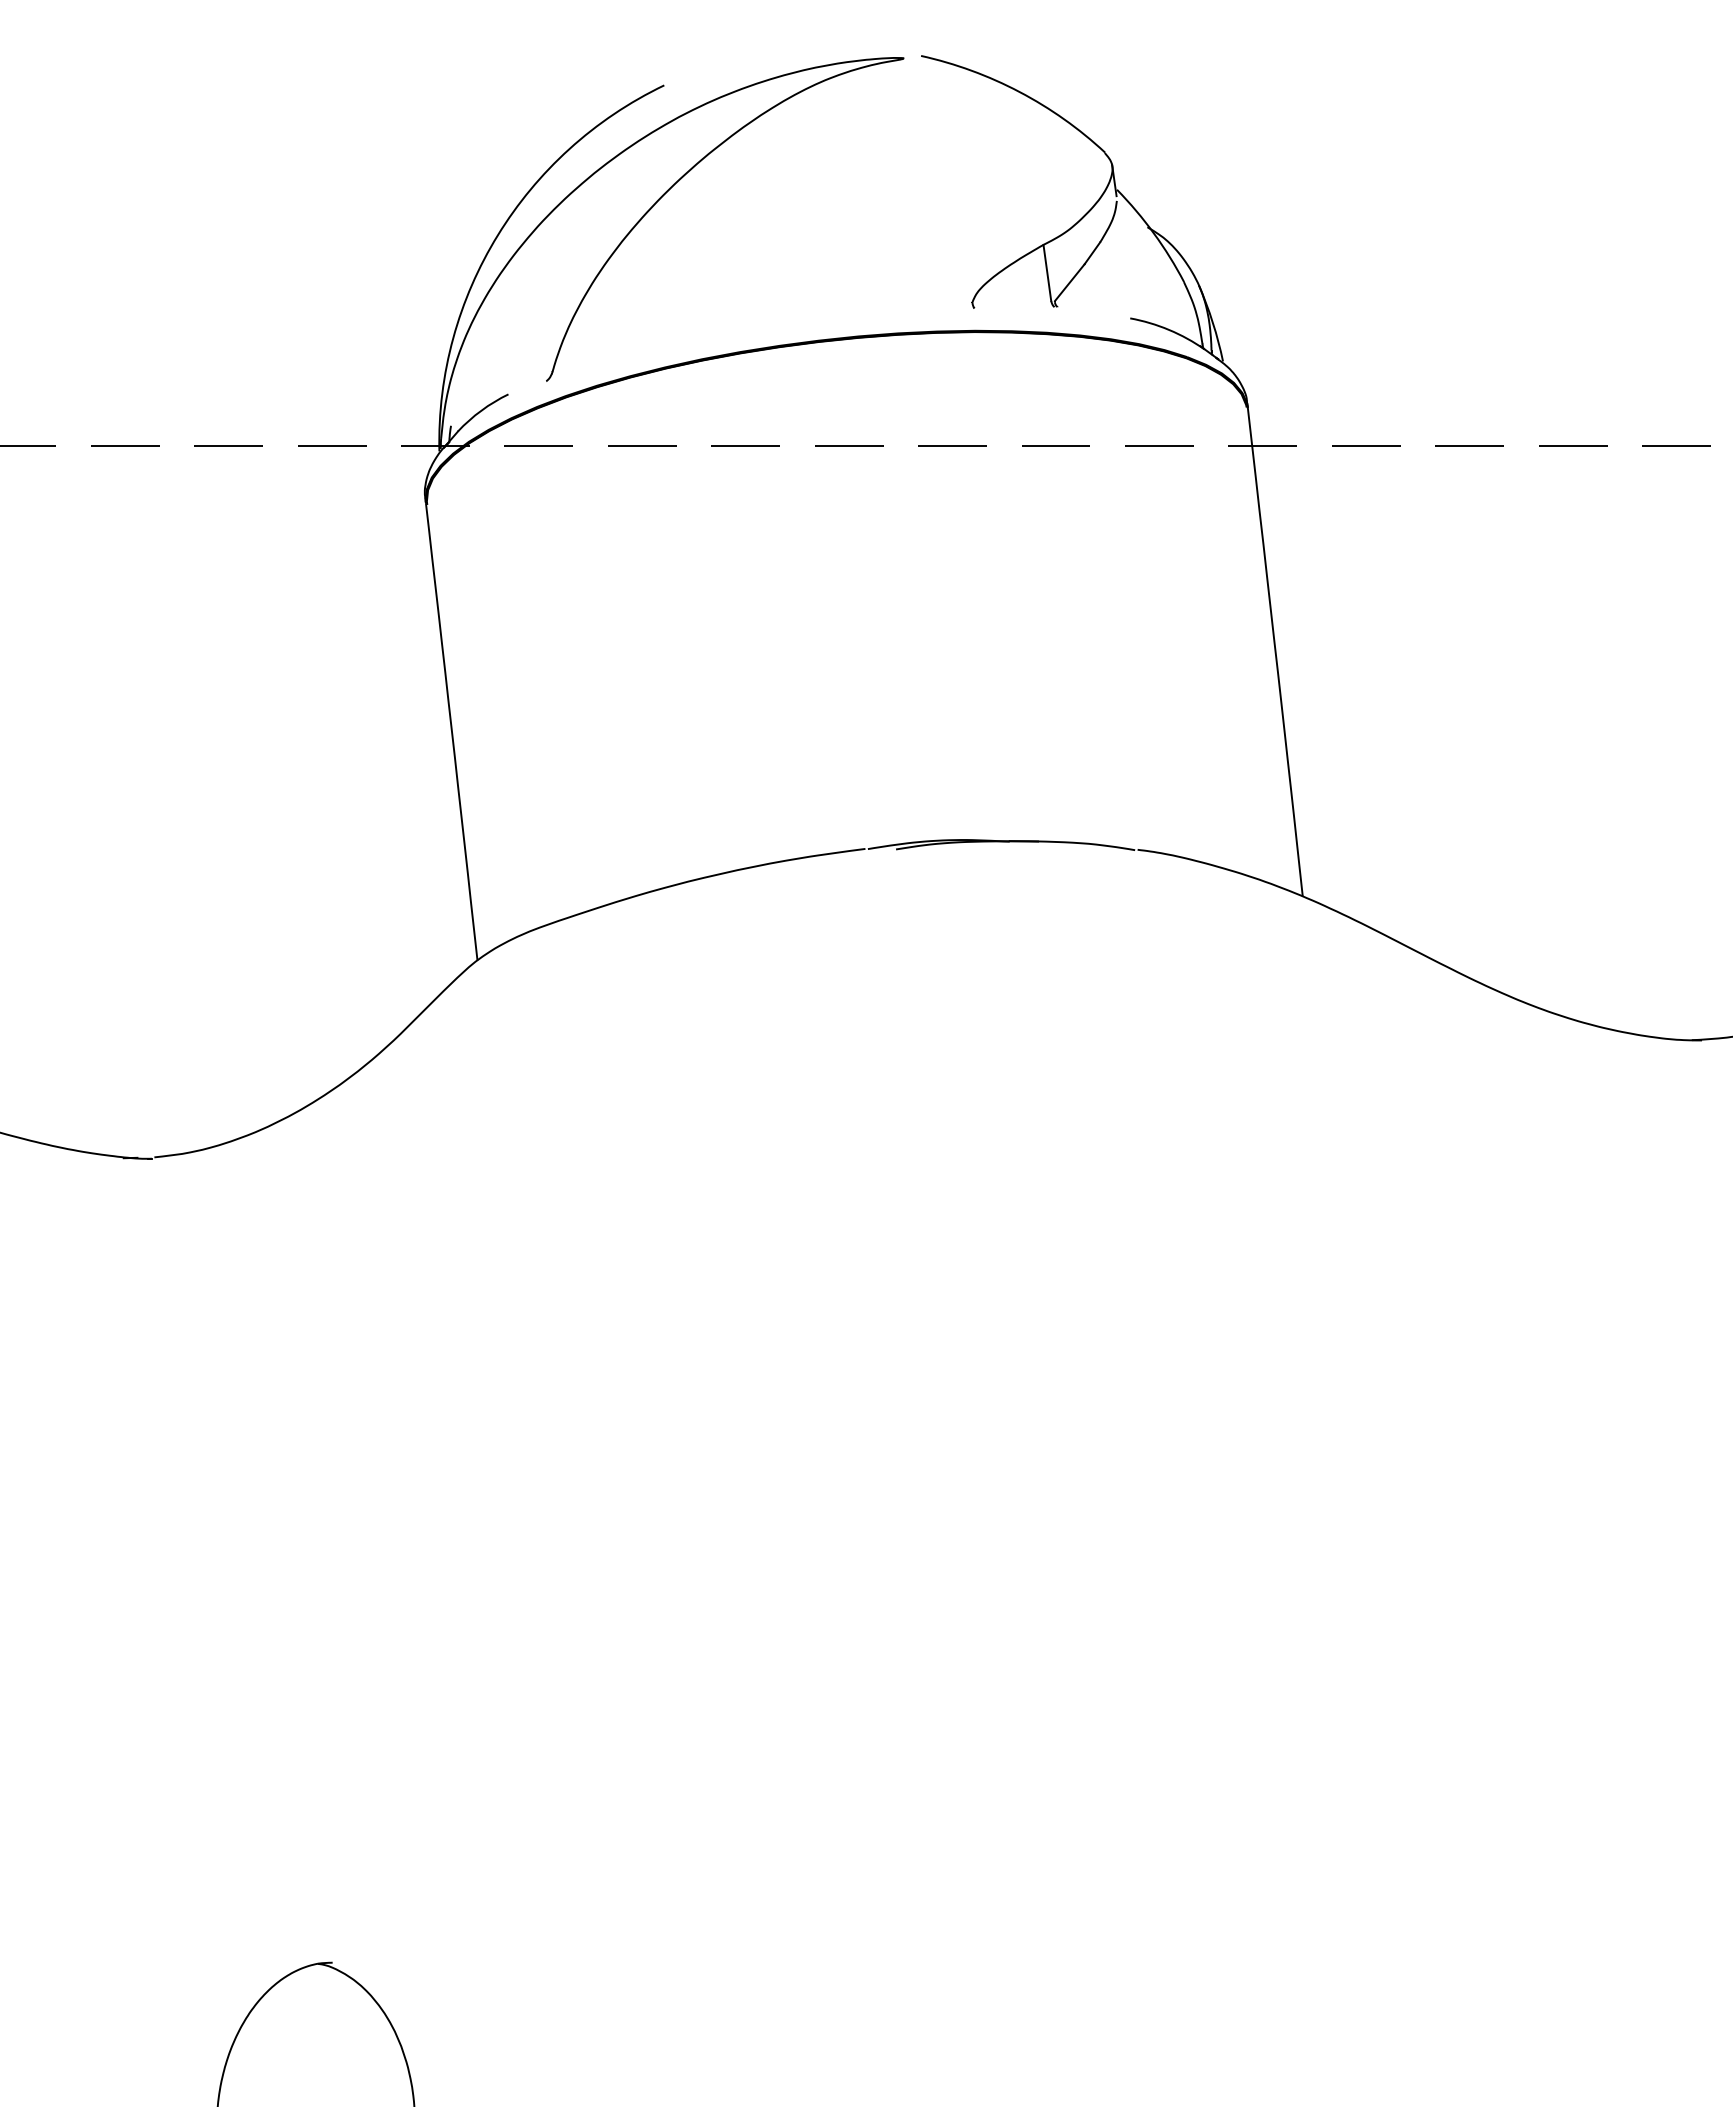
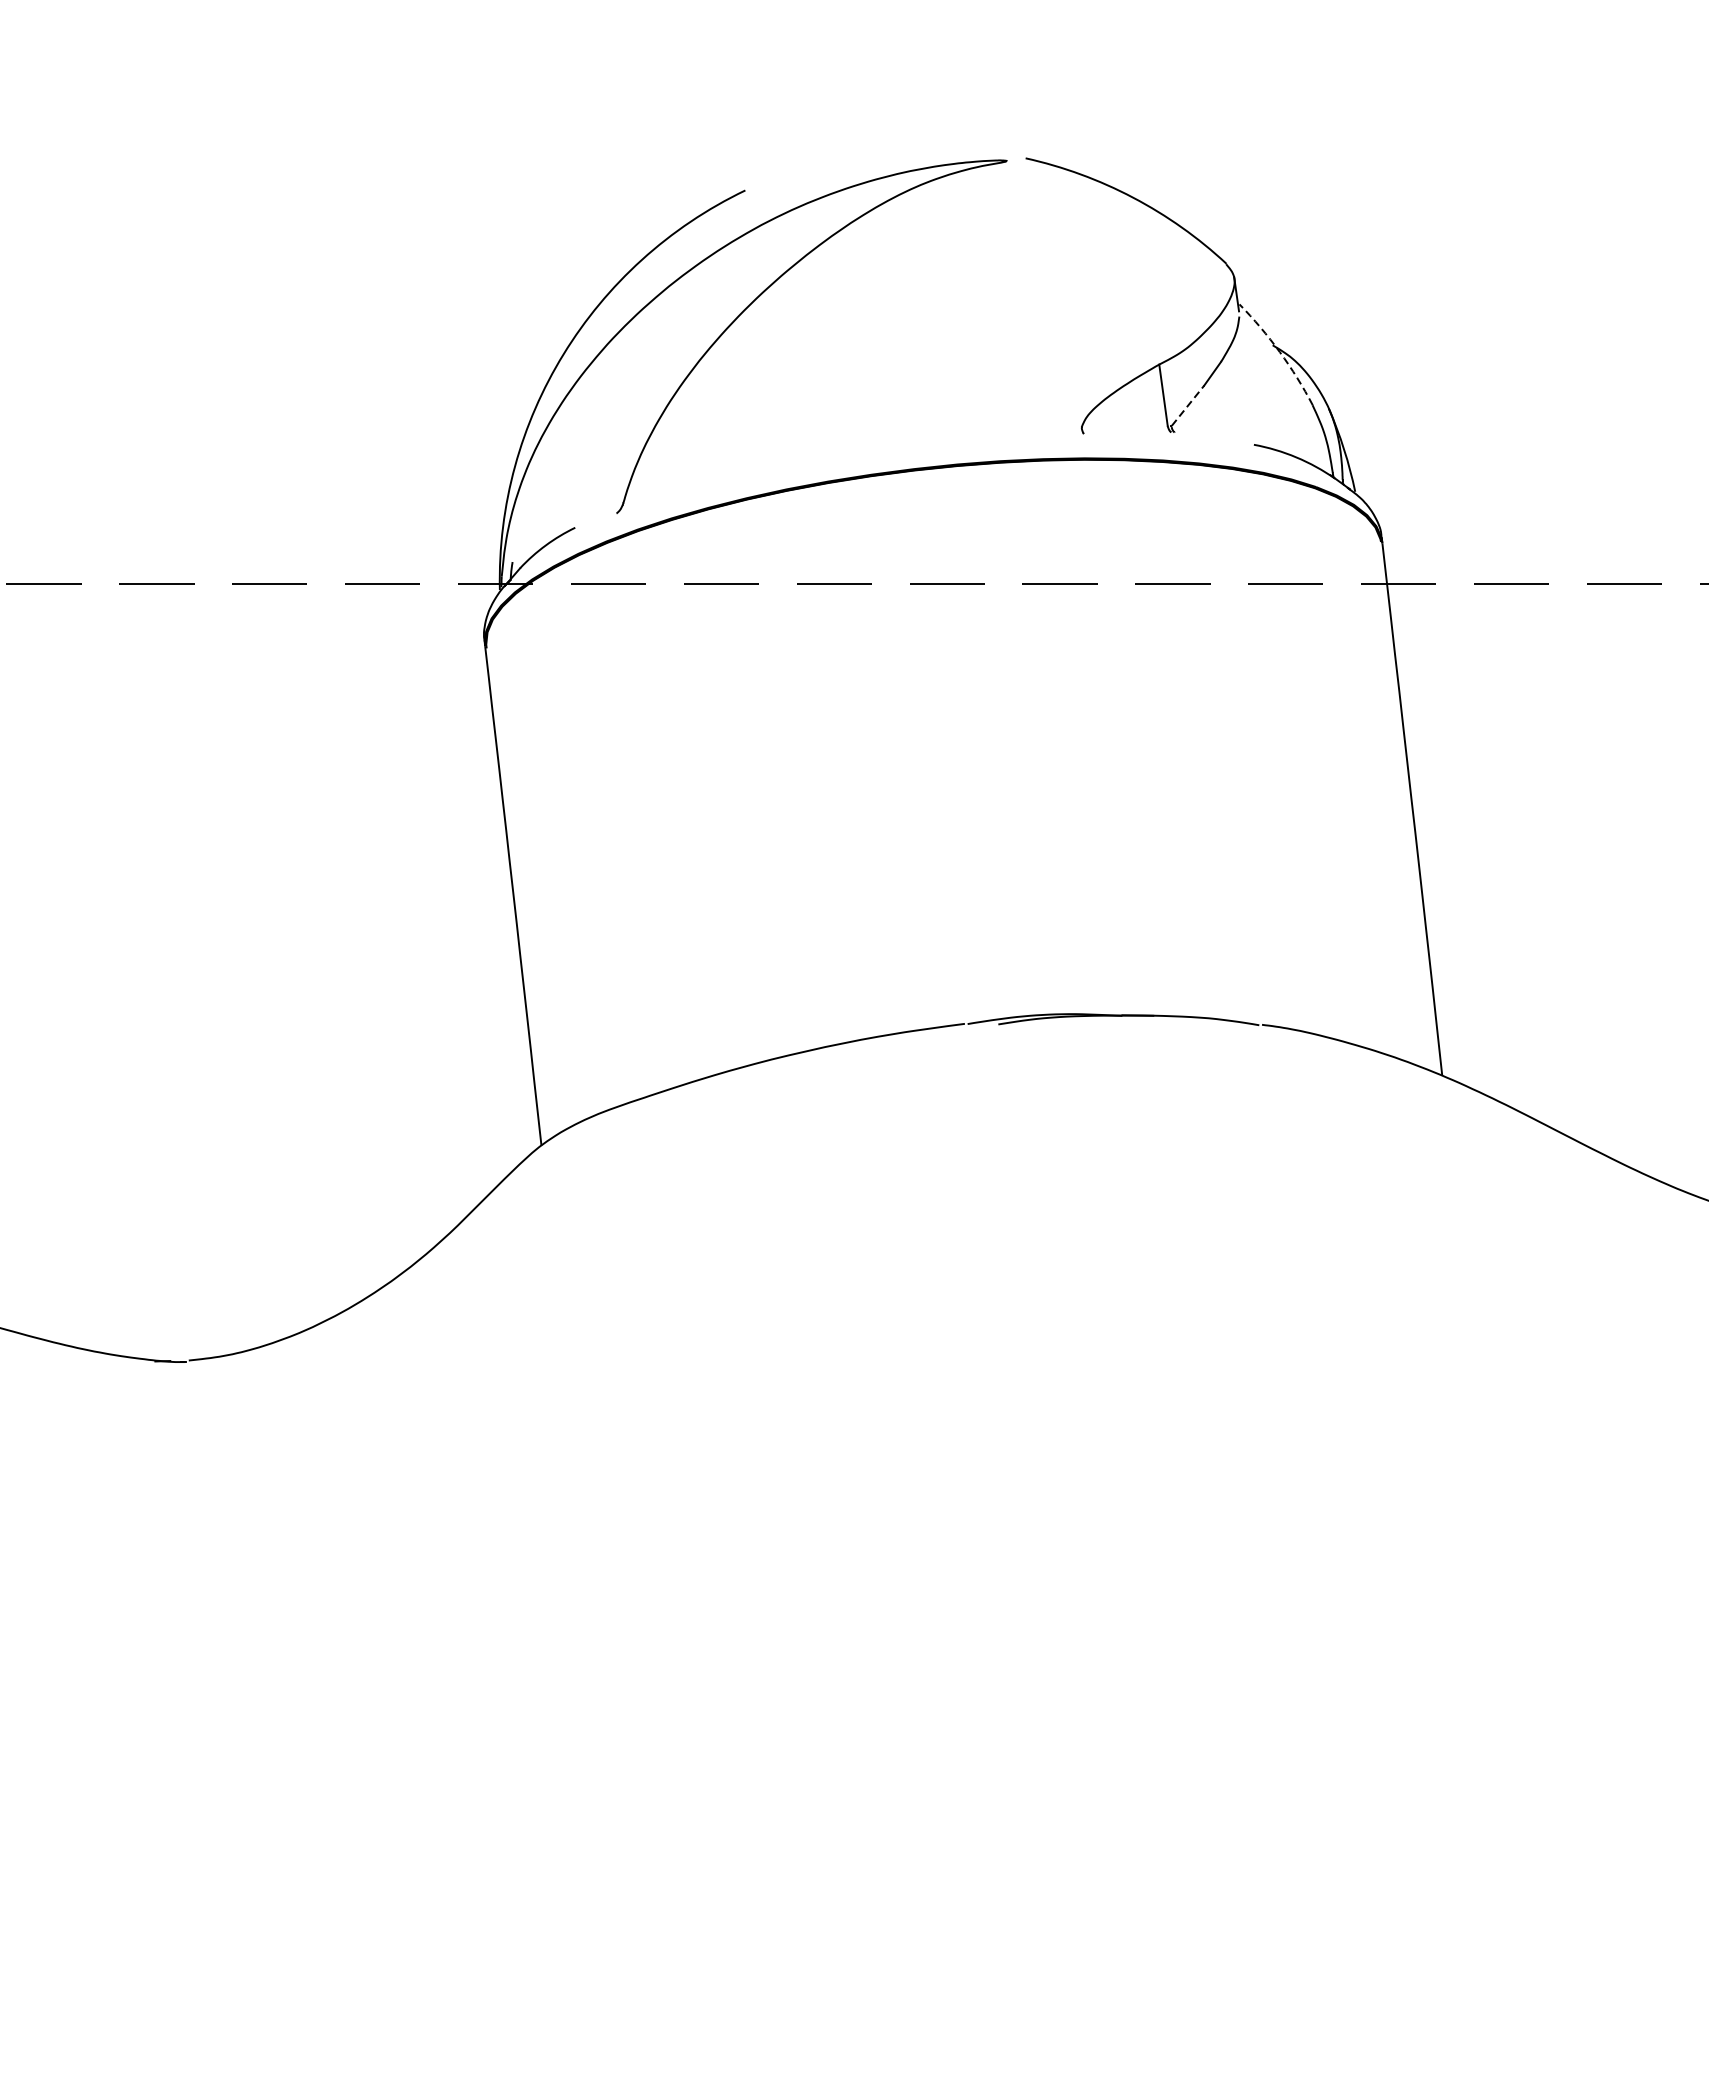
arc: (1153, 233) -> (1279, 352), solid -> dashed
line: (1069, 282) -> (1187, 405), solid -> dashed

